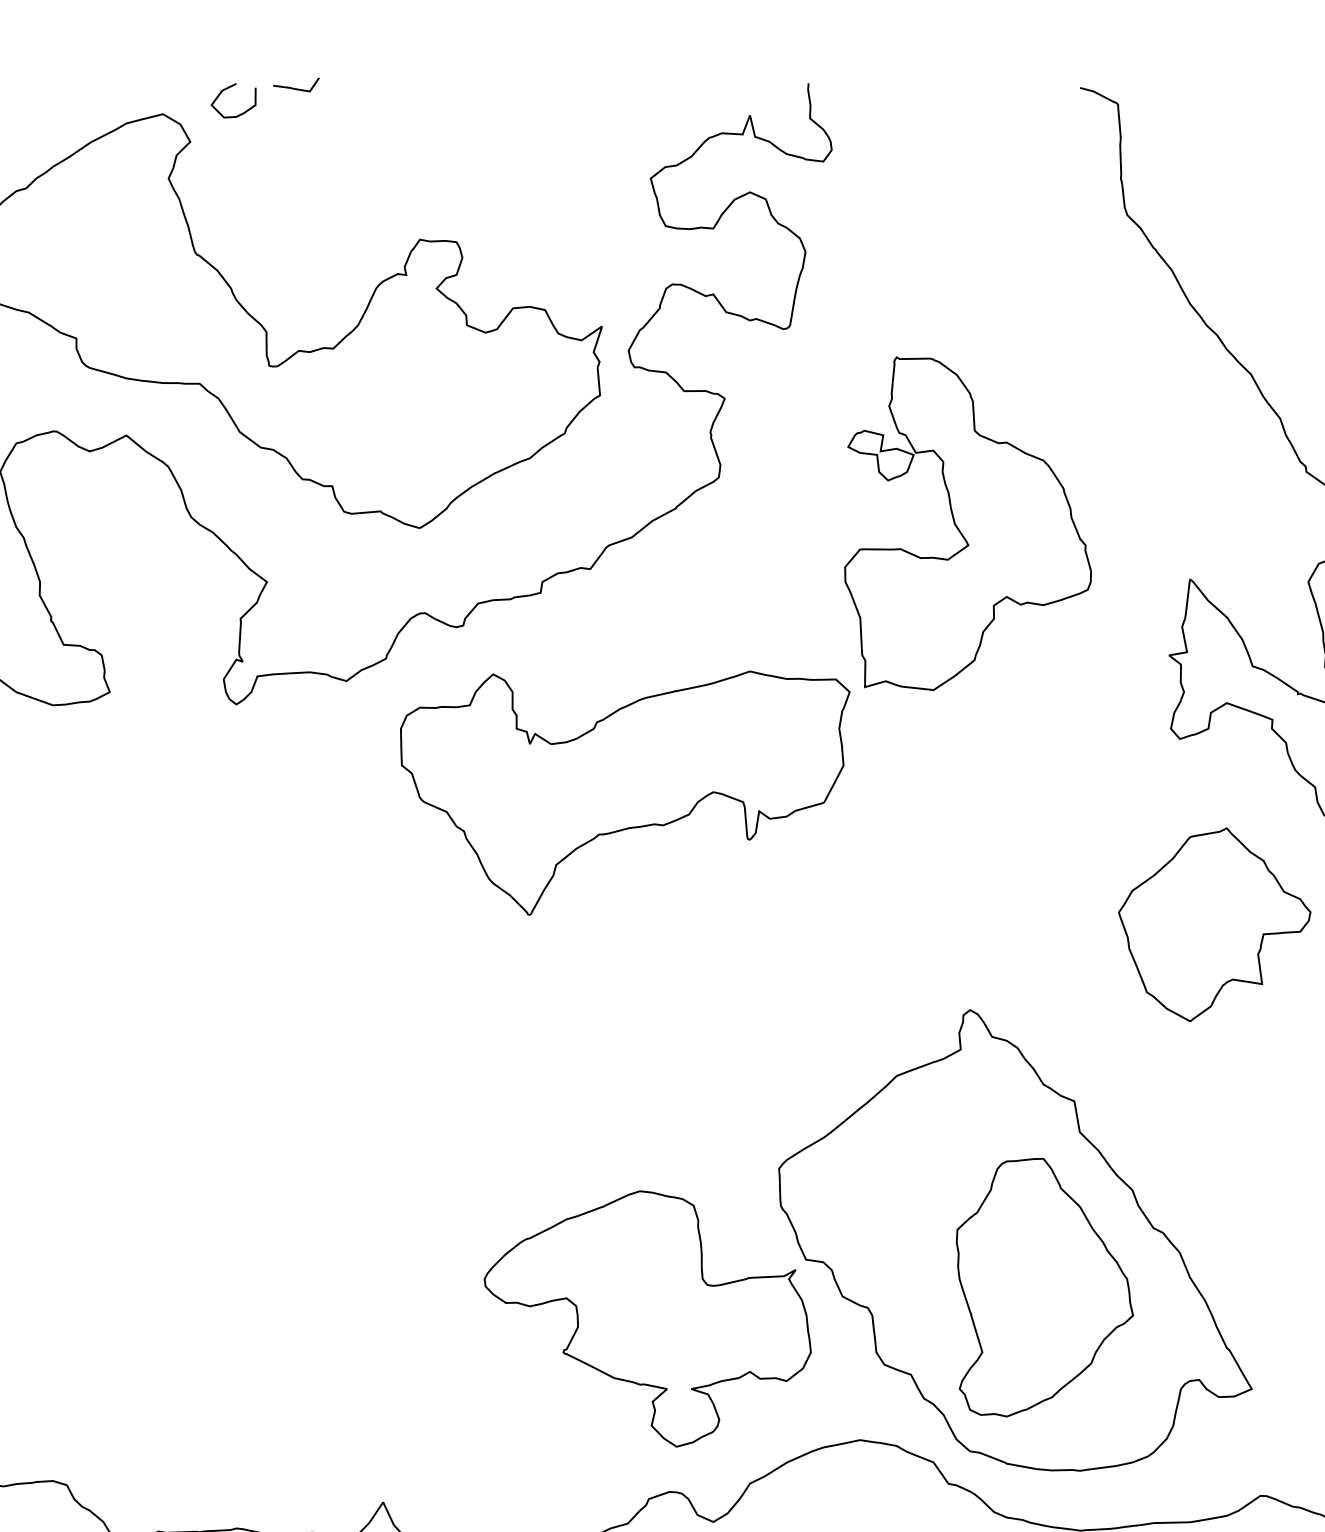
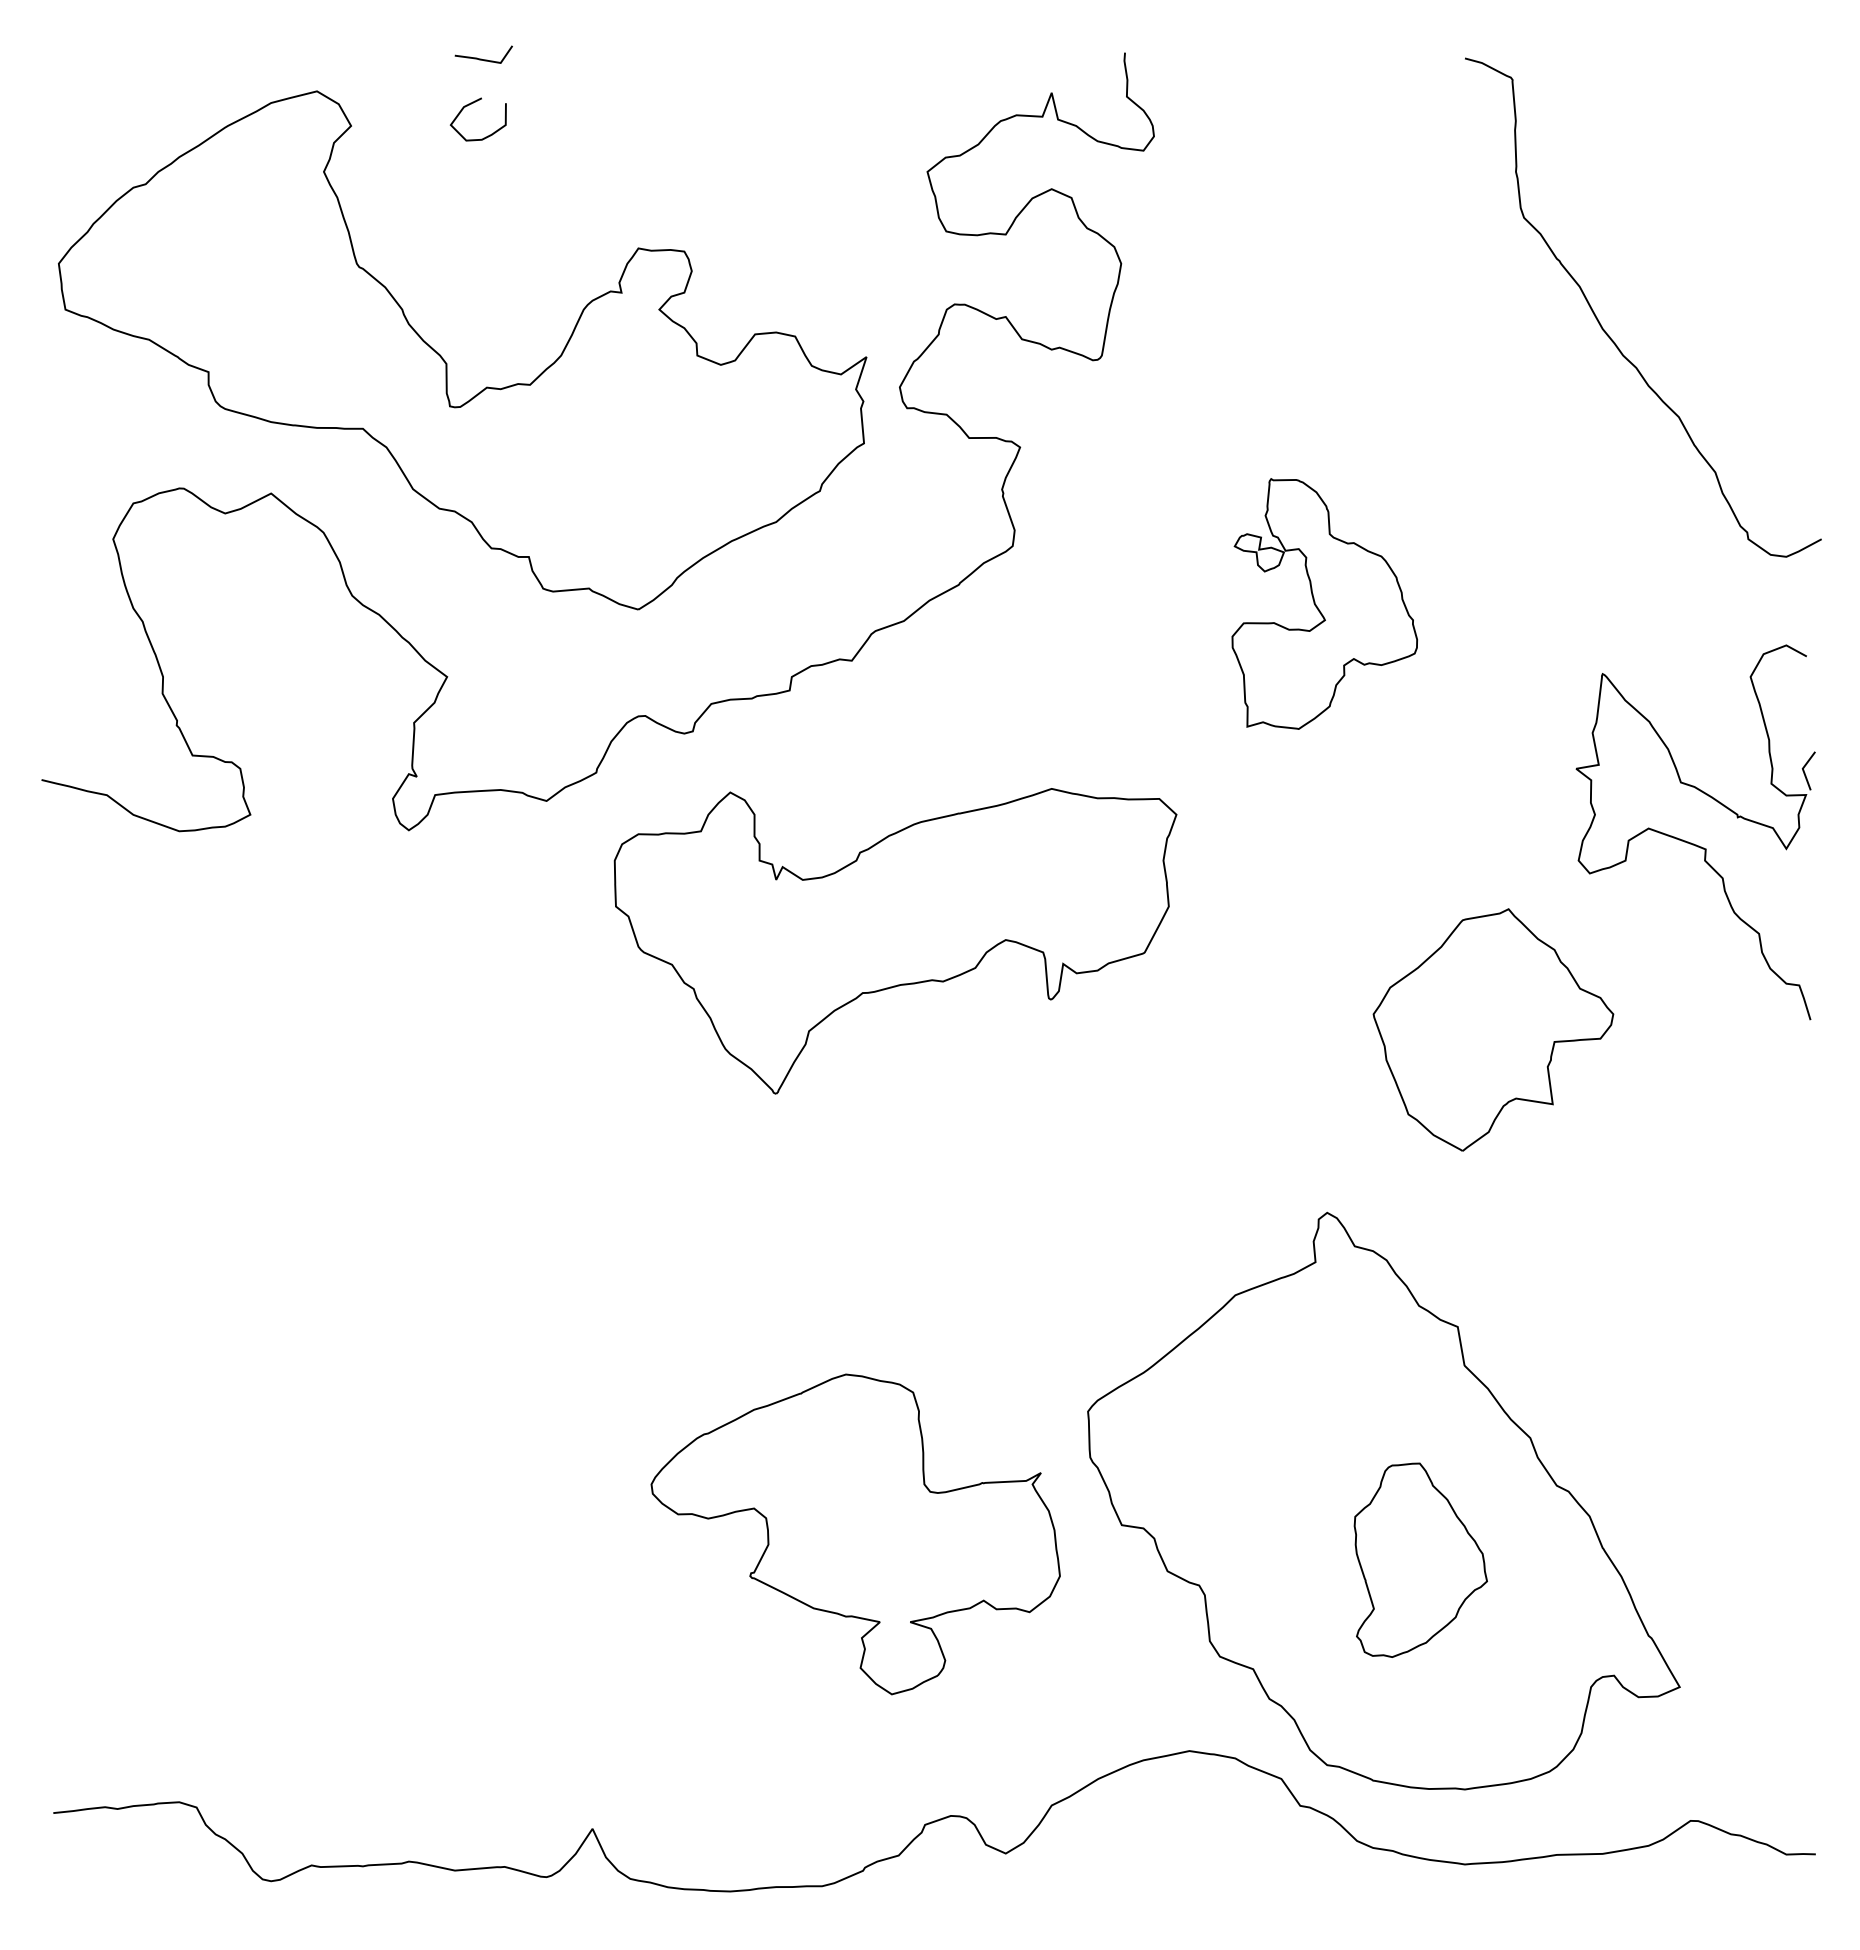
curve: (226, 89) -> (469, 105), moved
part: (967, 523) -> (1324, 603), size x0.6
part: (1214, 924) -> (1493, 1029), moved
part: (1044, 1287) -> (1420, 1560), size x0.6
part: (647, 1319) -> (855, 1534), moved

